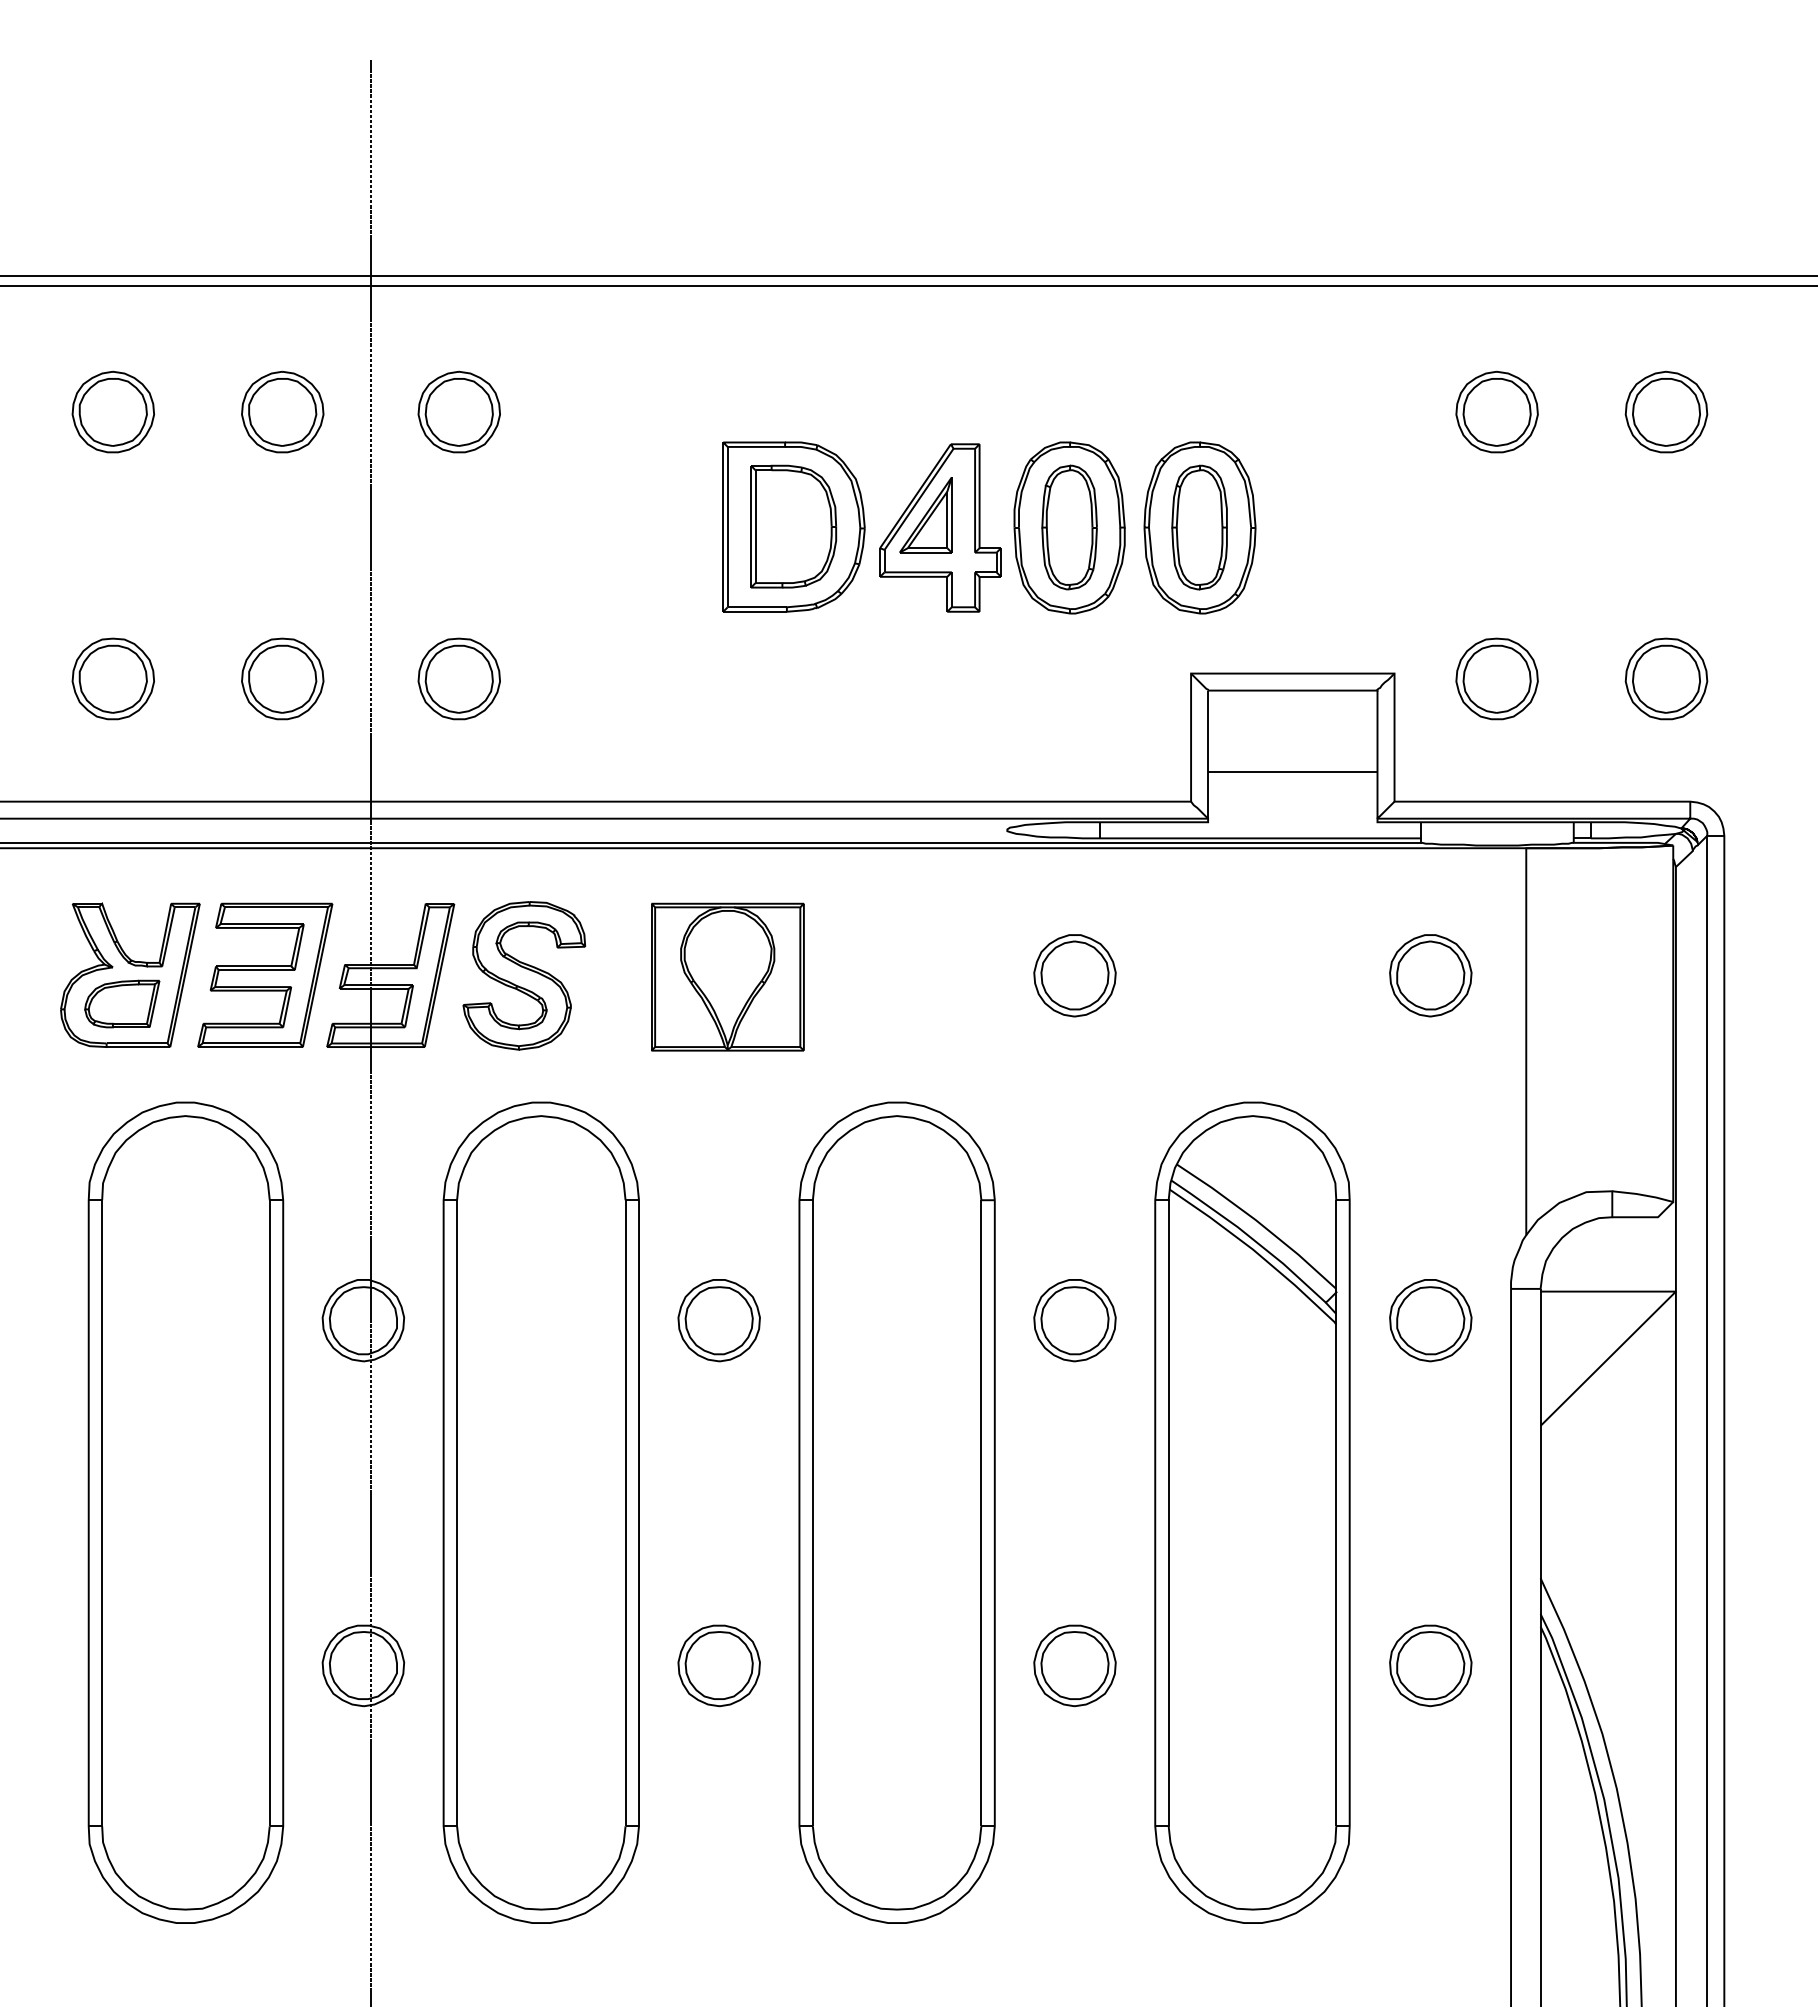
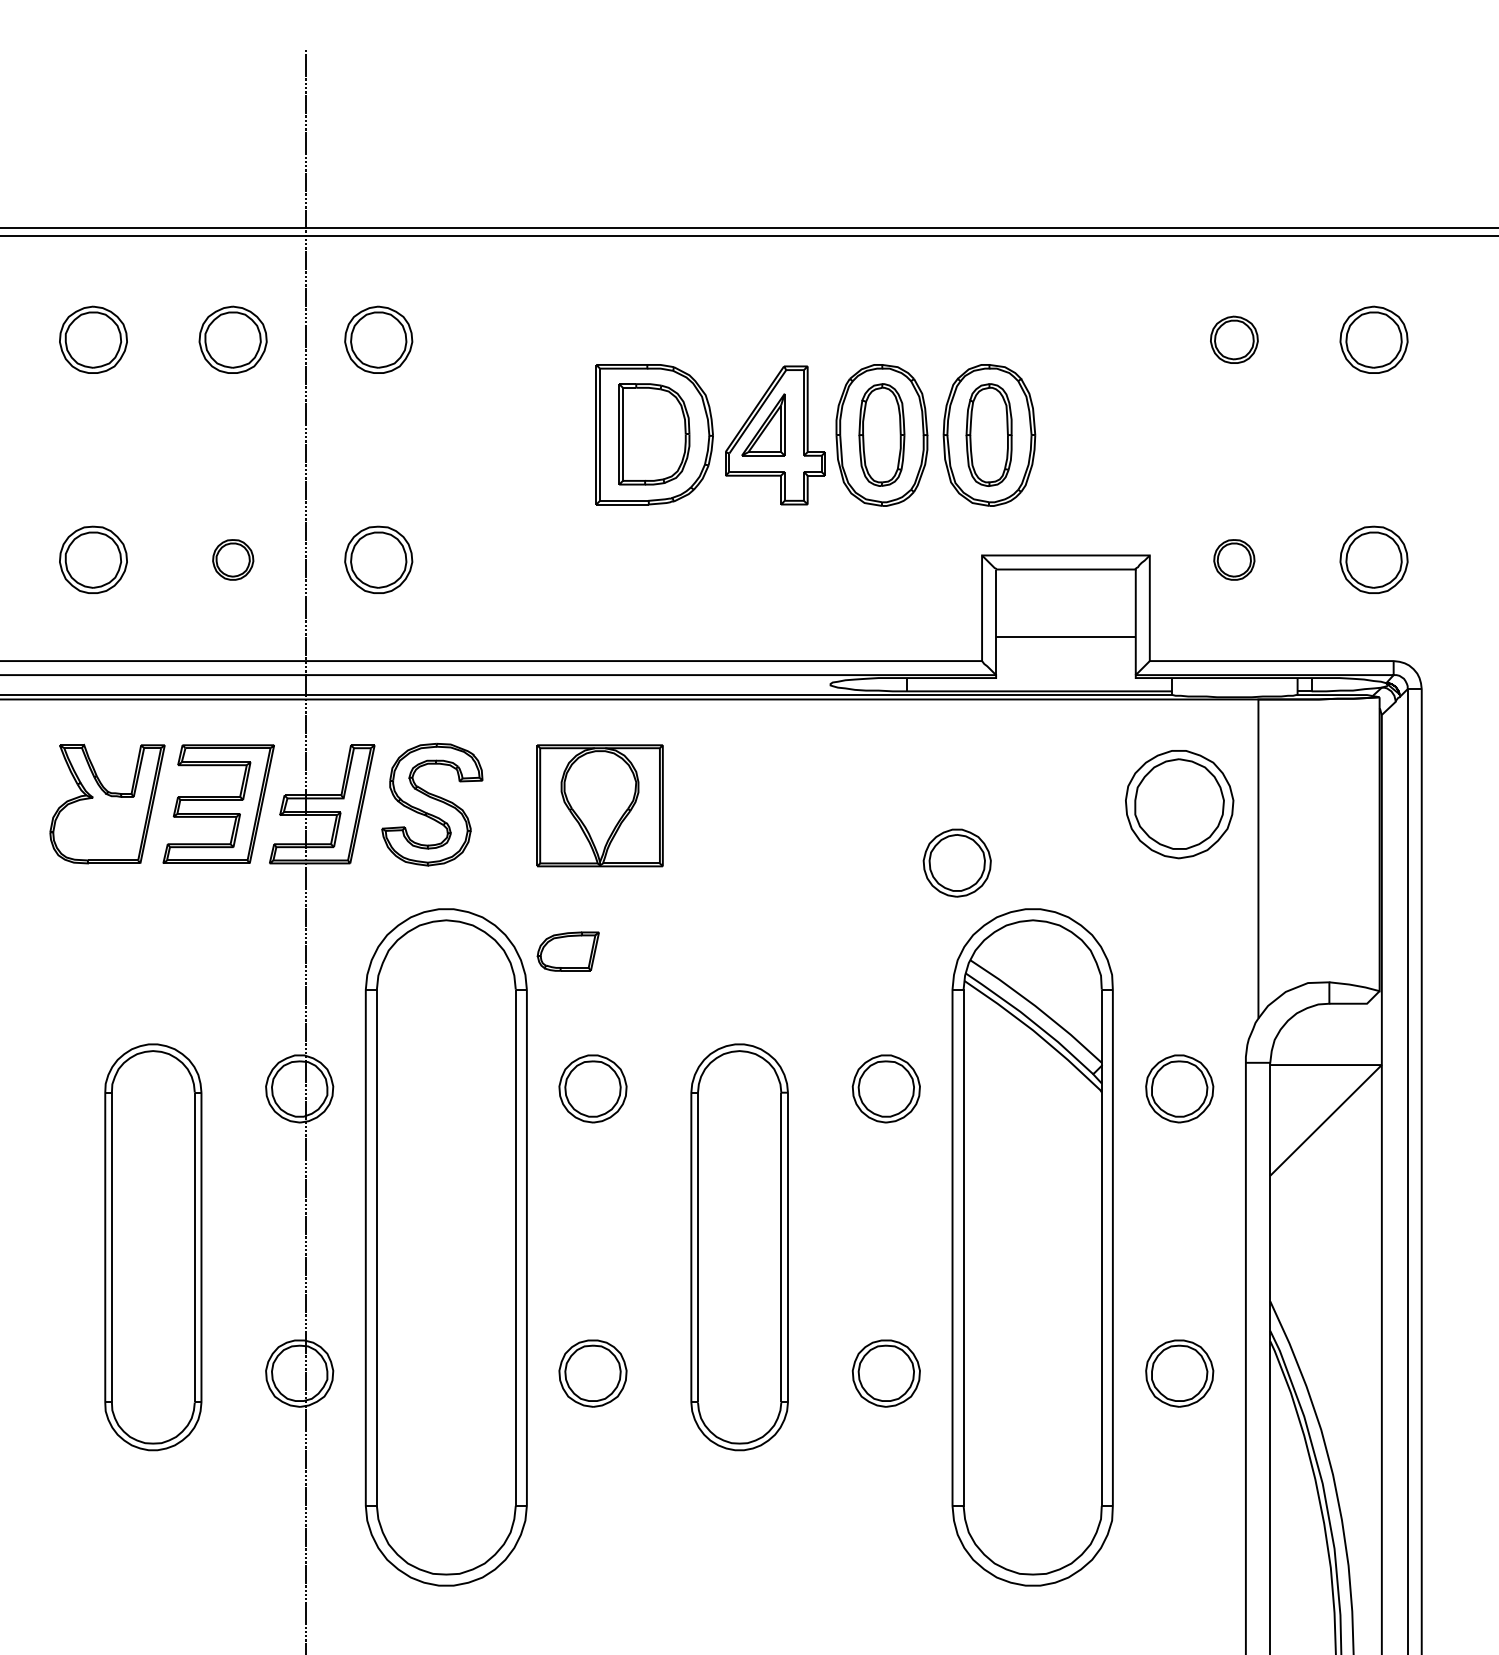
part: (1496, 411) -> (1233, 339), size x0.7
part: (282, 678) -> (232, 559), size x0.6
part: (1496, 678) -> (1233, 559), size x0.6
part: (1074, 975) -> (956, 862), moved
part: (1430, 975) -> (1179, 804), size x1.6
part: (122, 1003) -> (568, 951), moved
part: (185, 1512) -> (152, 1247), size x0.6
part: (896, 1512) -> (739, 1247), size x0.6

